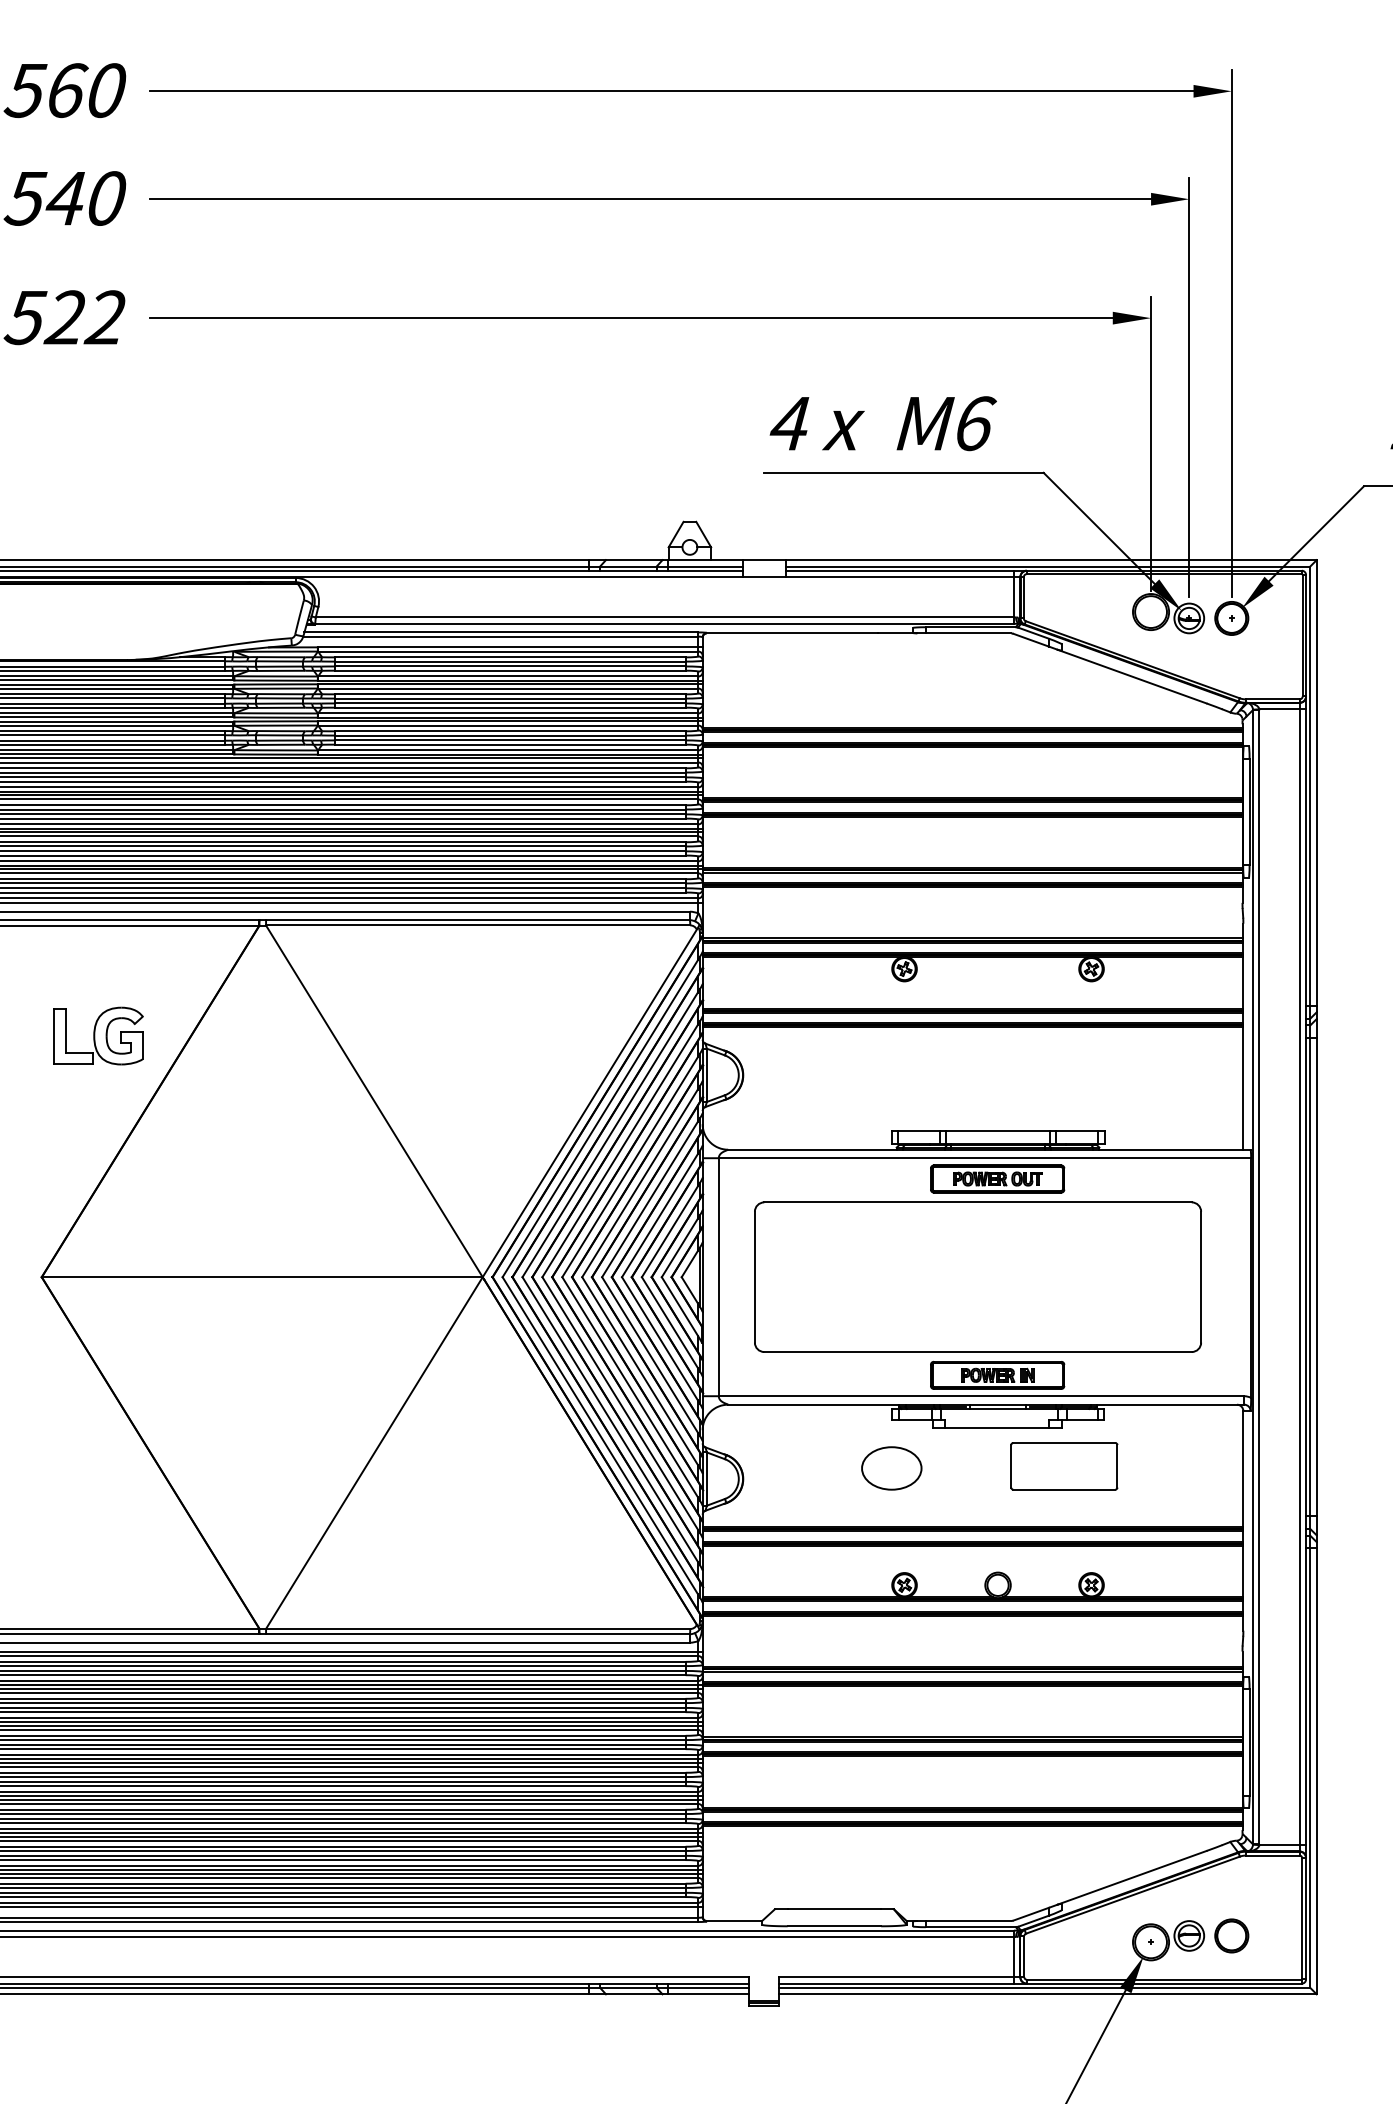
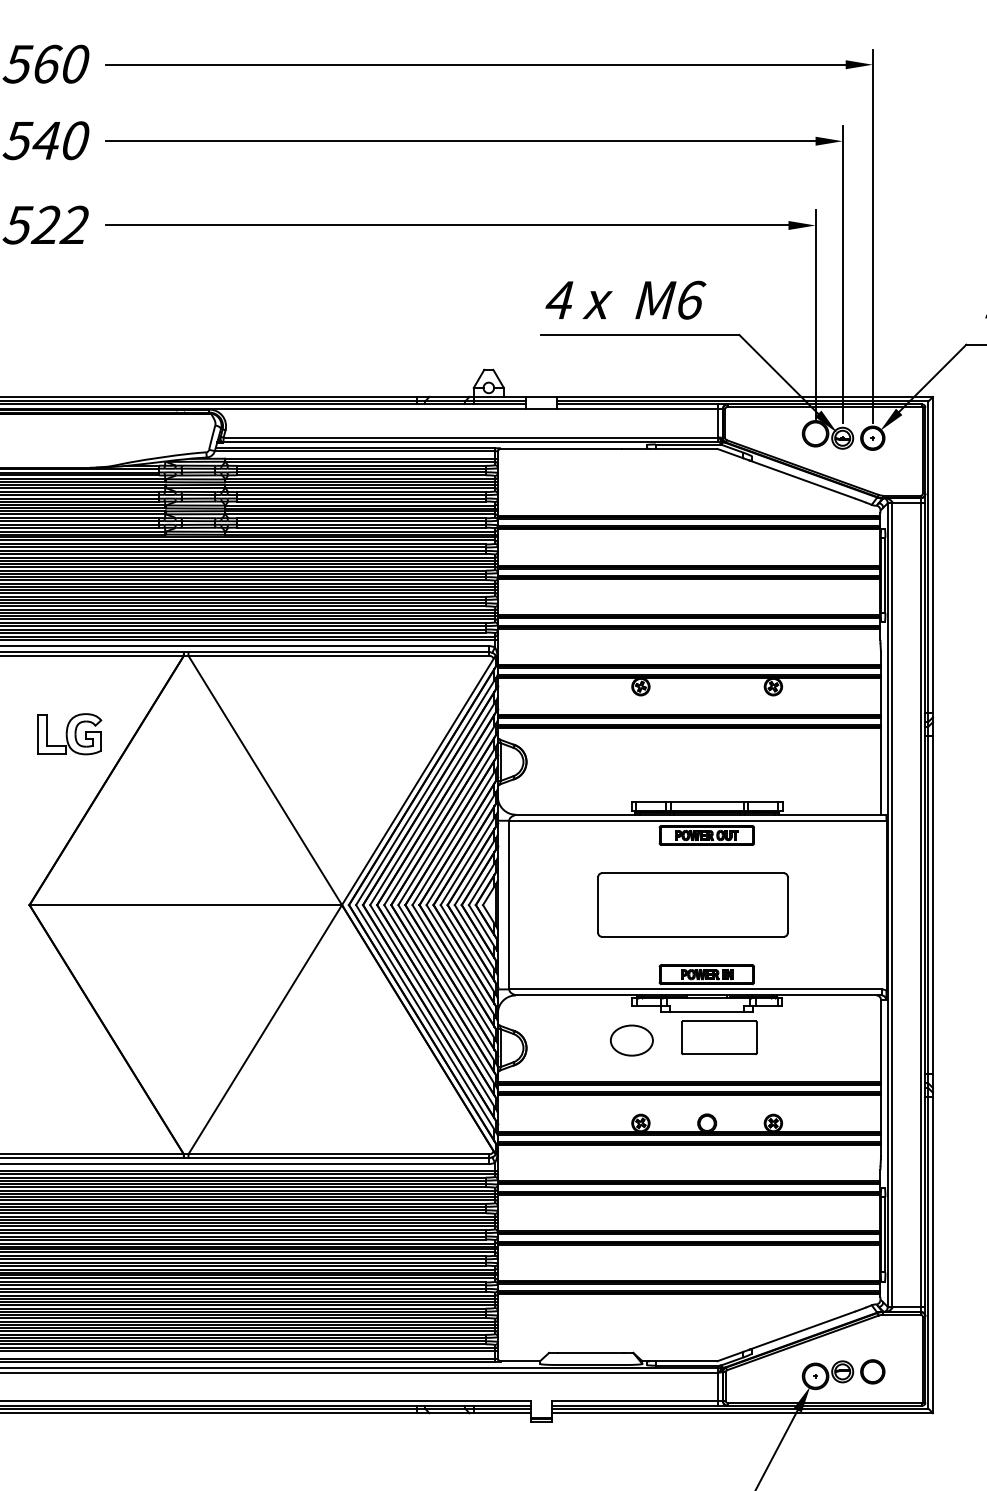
part: (977, 1276) -> (692, 904), size x0.6
part: (1064, 1466) -> (719, 1037), moved

